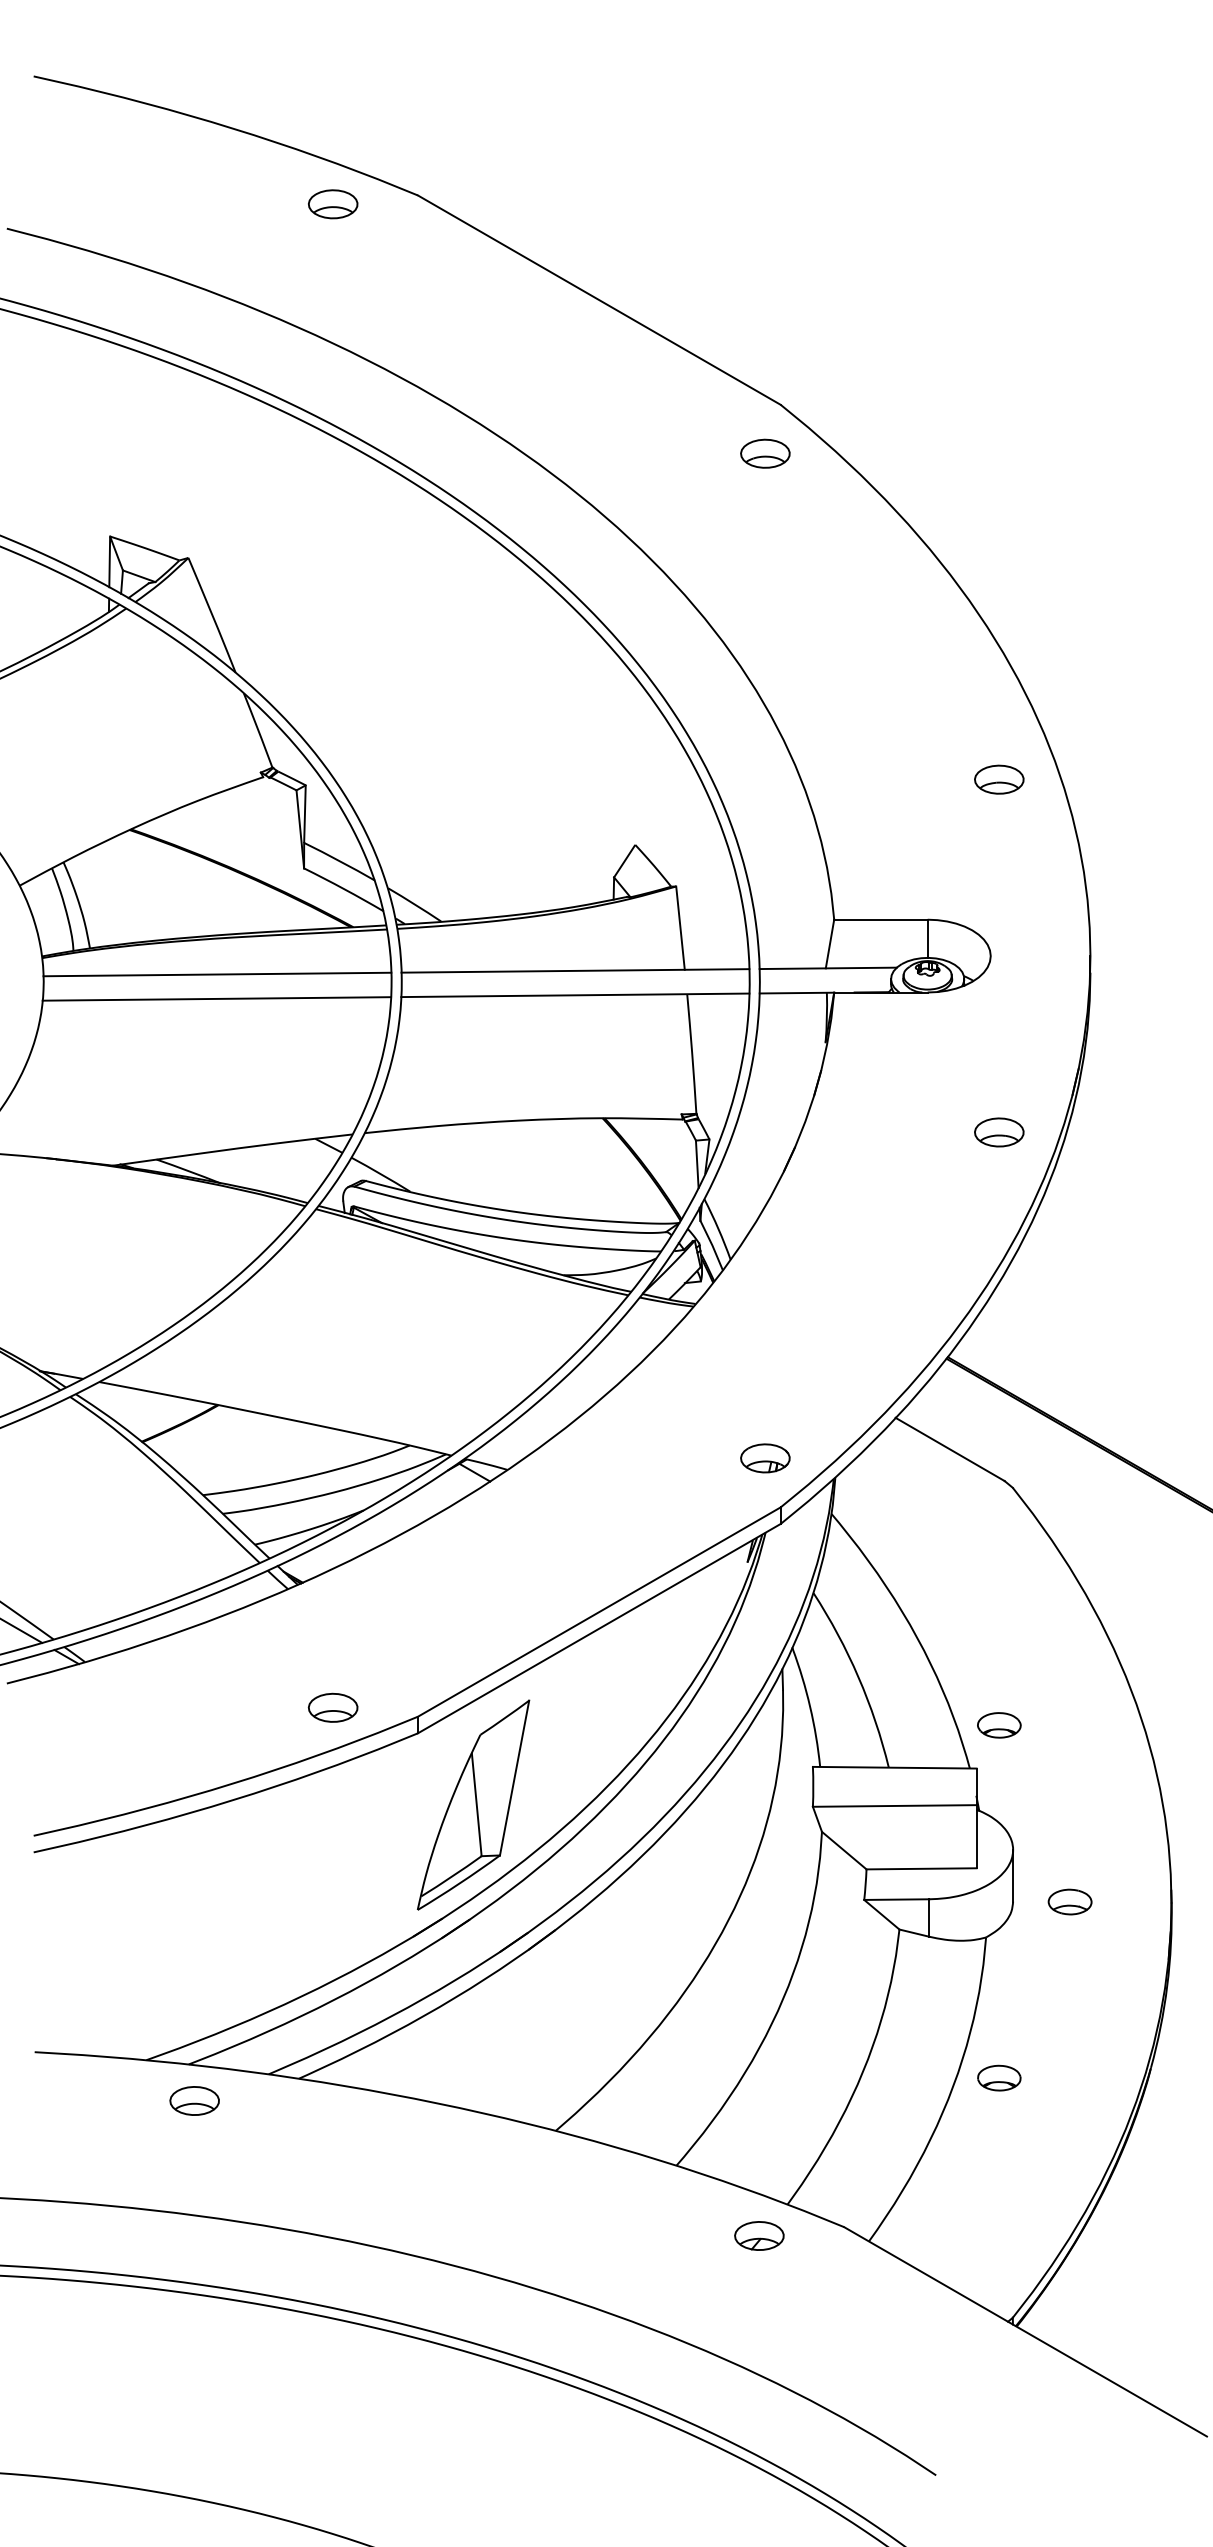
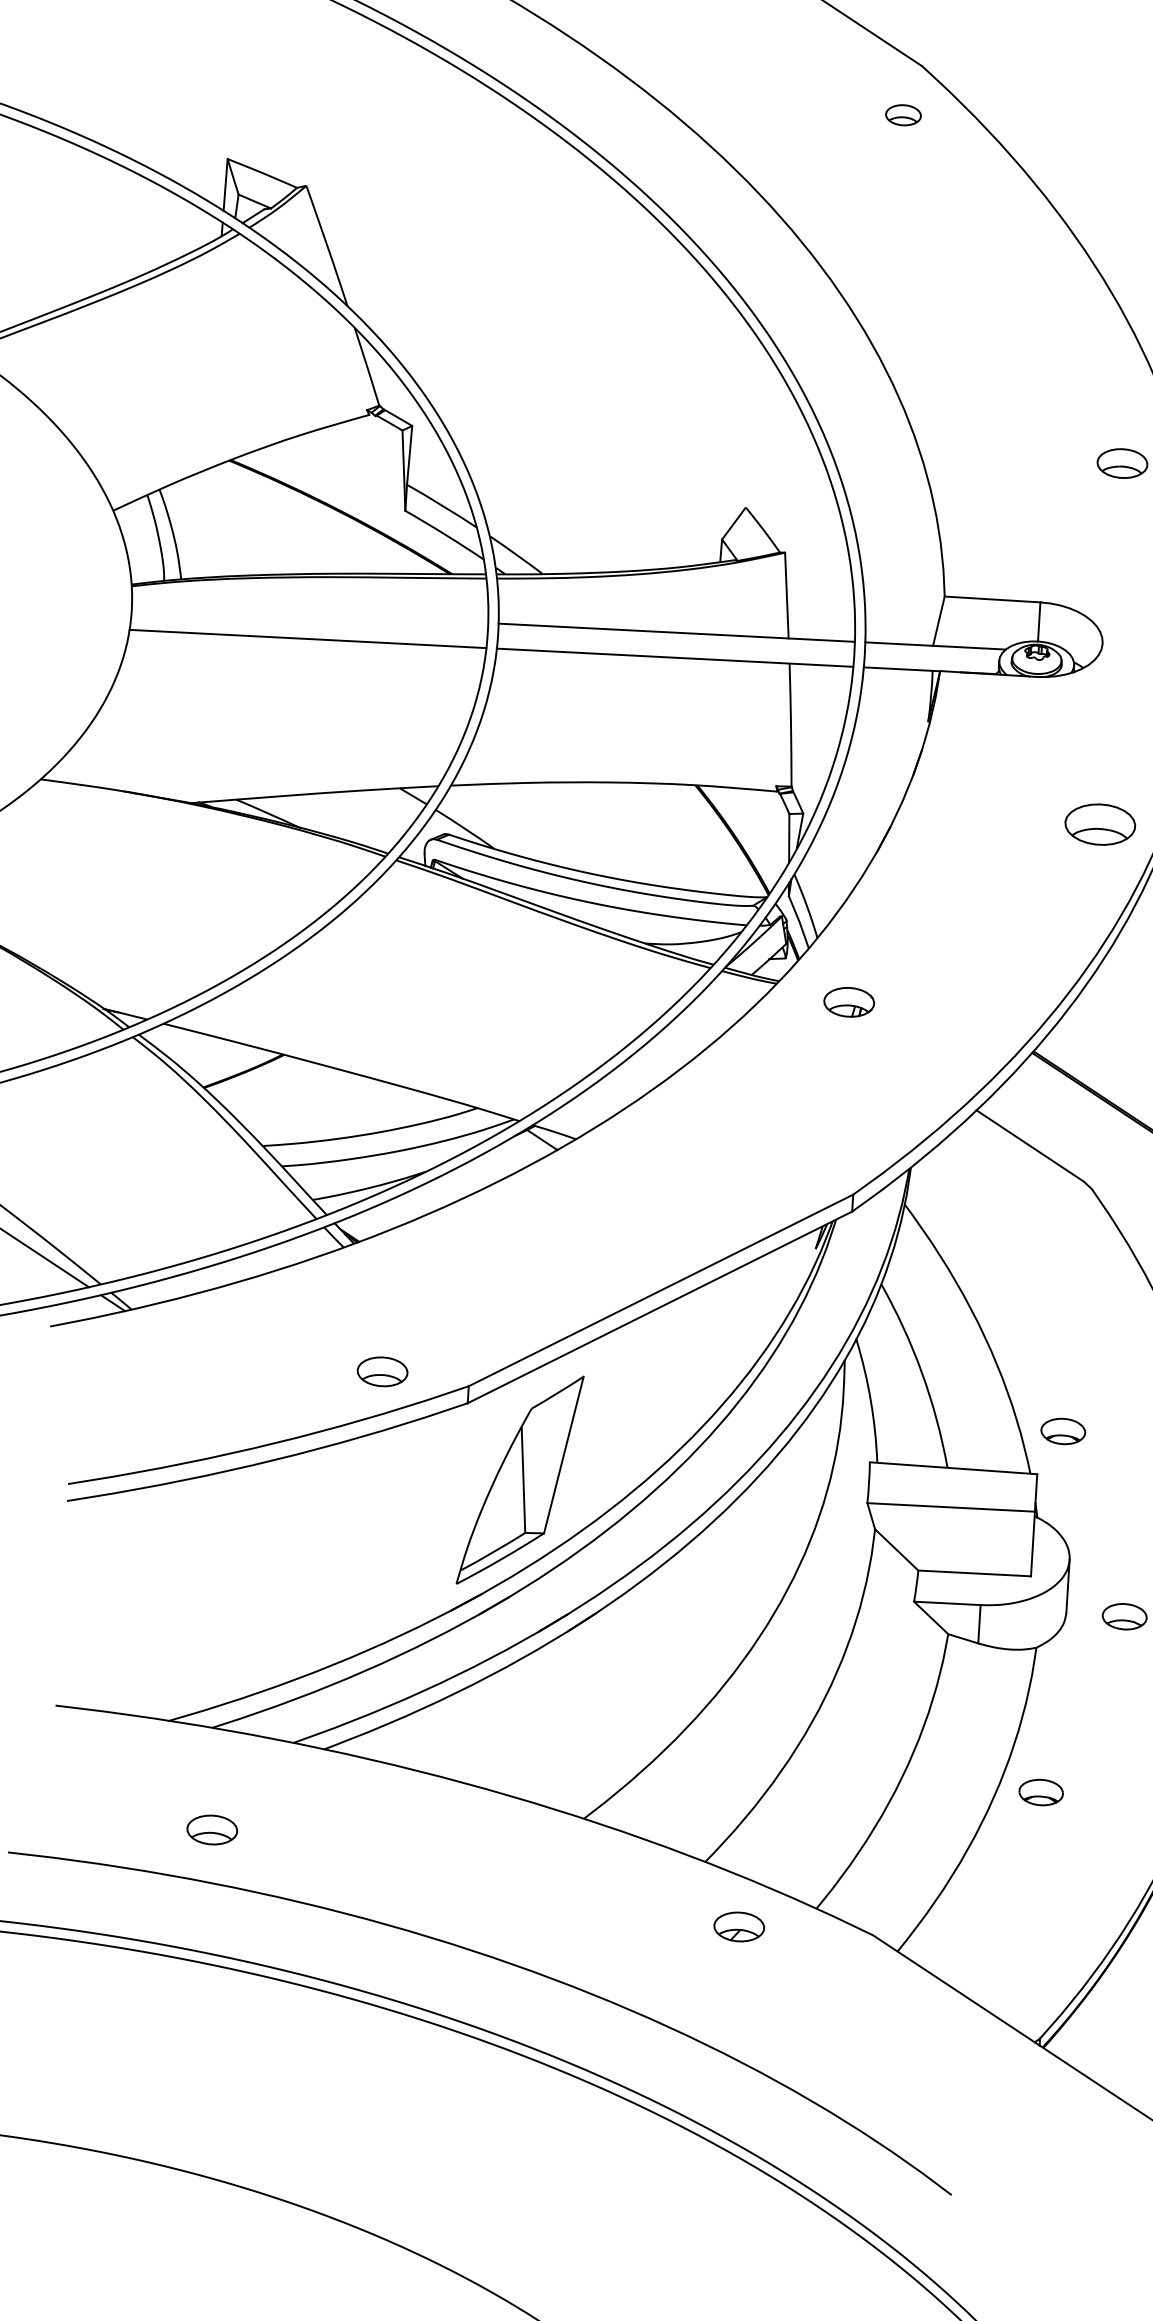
part: (765, 453) -> (903, 115), size x0.7
line: (217, 974) -> (310, 614), removed
part: (999, 1132) -> (1100, 824), size x1.4
part: (765, 1458) -> (849, 1002), moved
part: (194, 2100) -> (212, 1829), moved
part: (759, 2235) -> (739, 1926), moved

